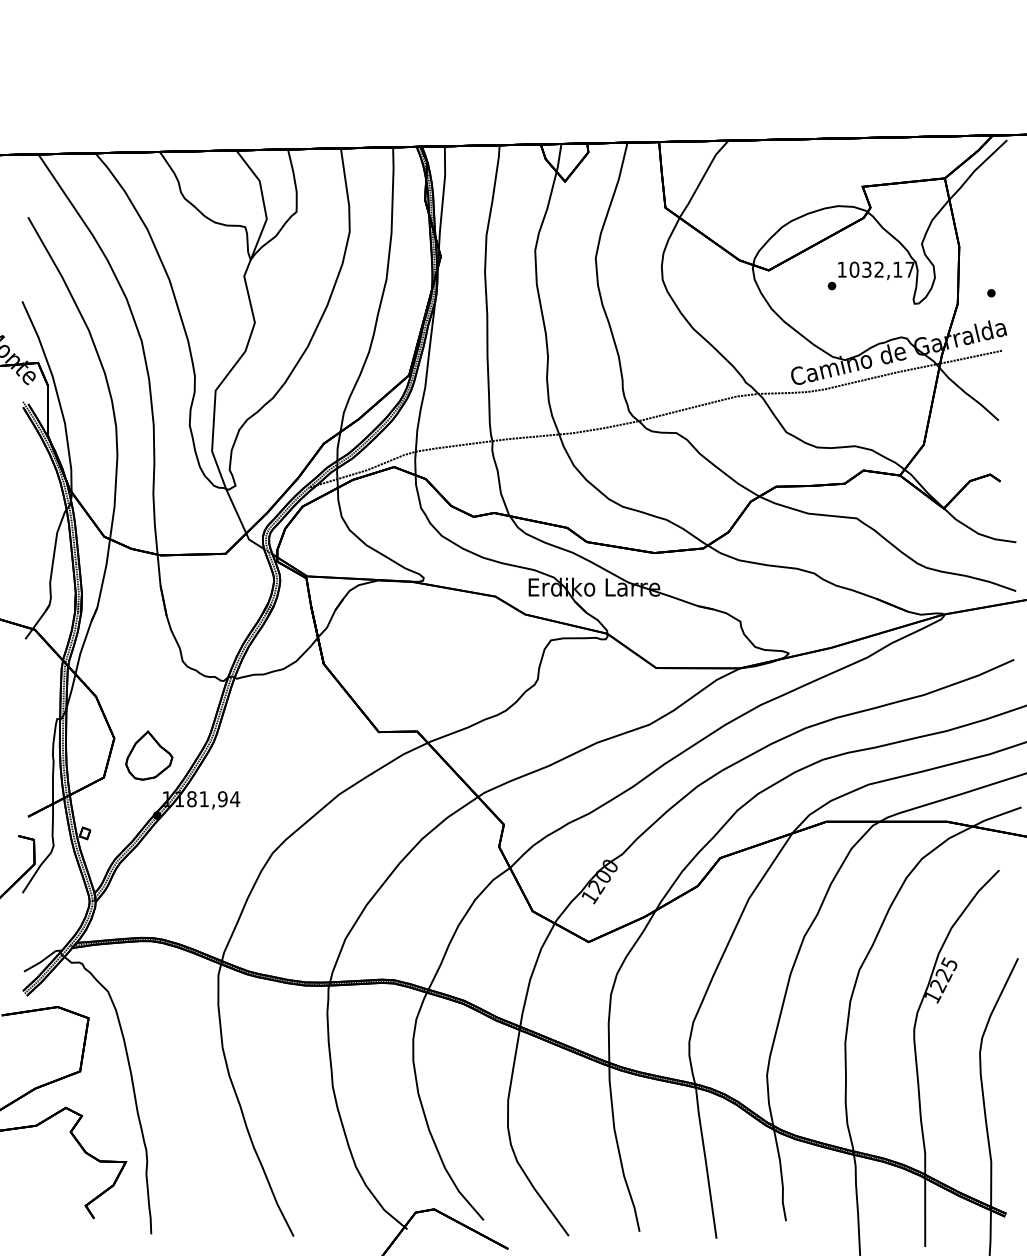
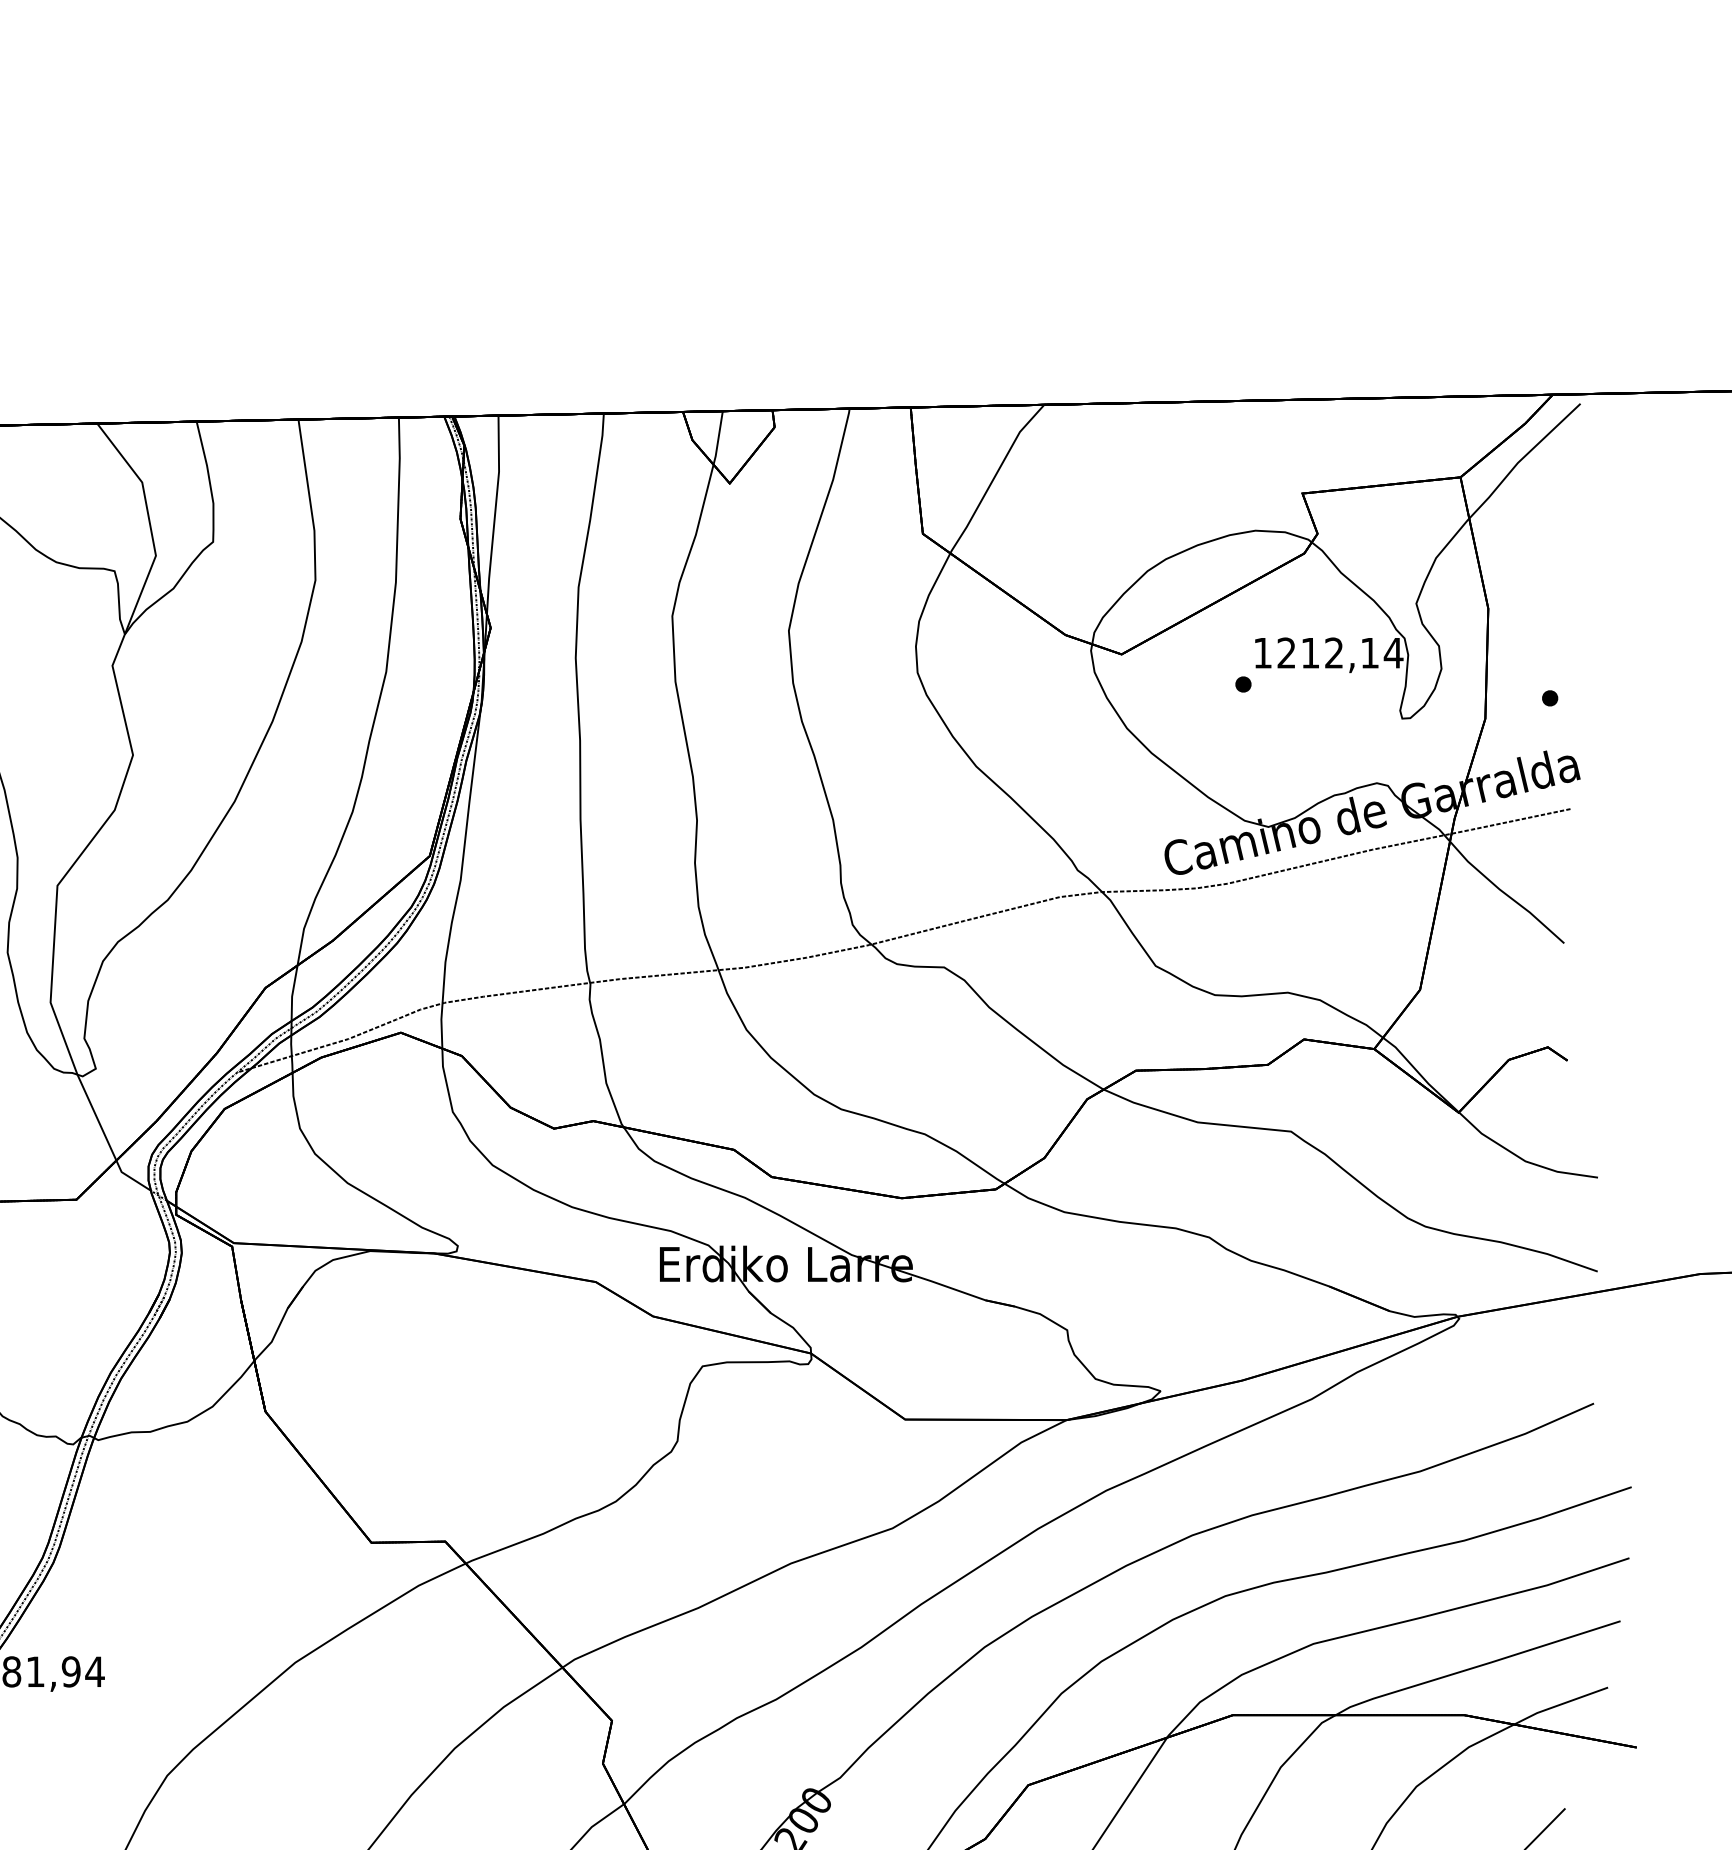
text: (882, 269) -> (1340, 652), 1032,17 -> 1212,14

